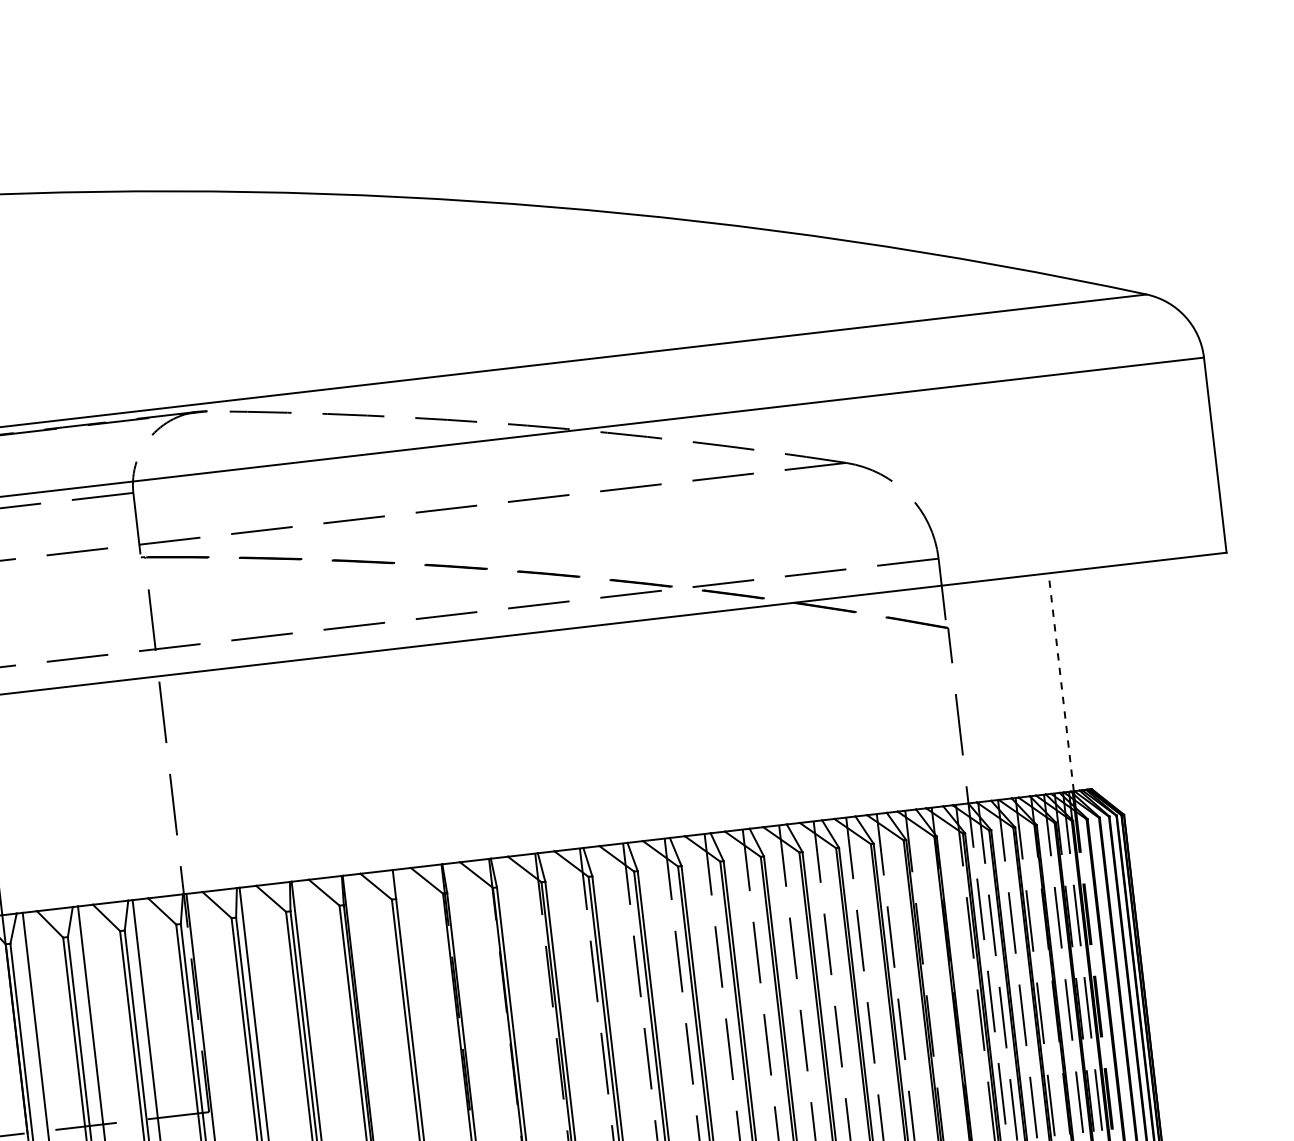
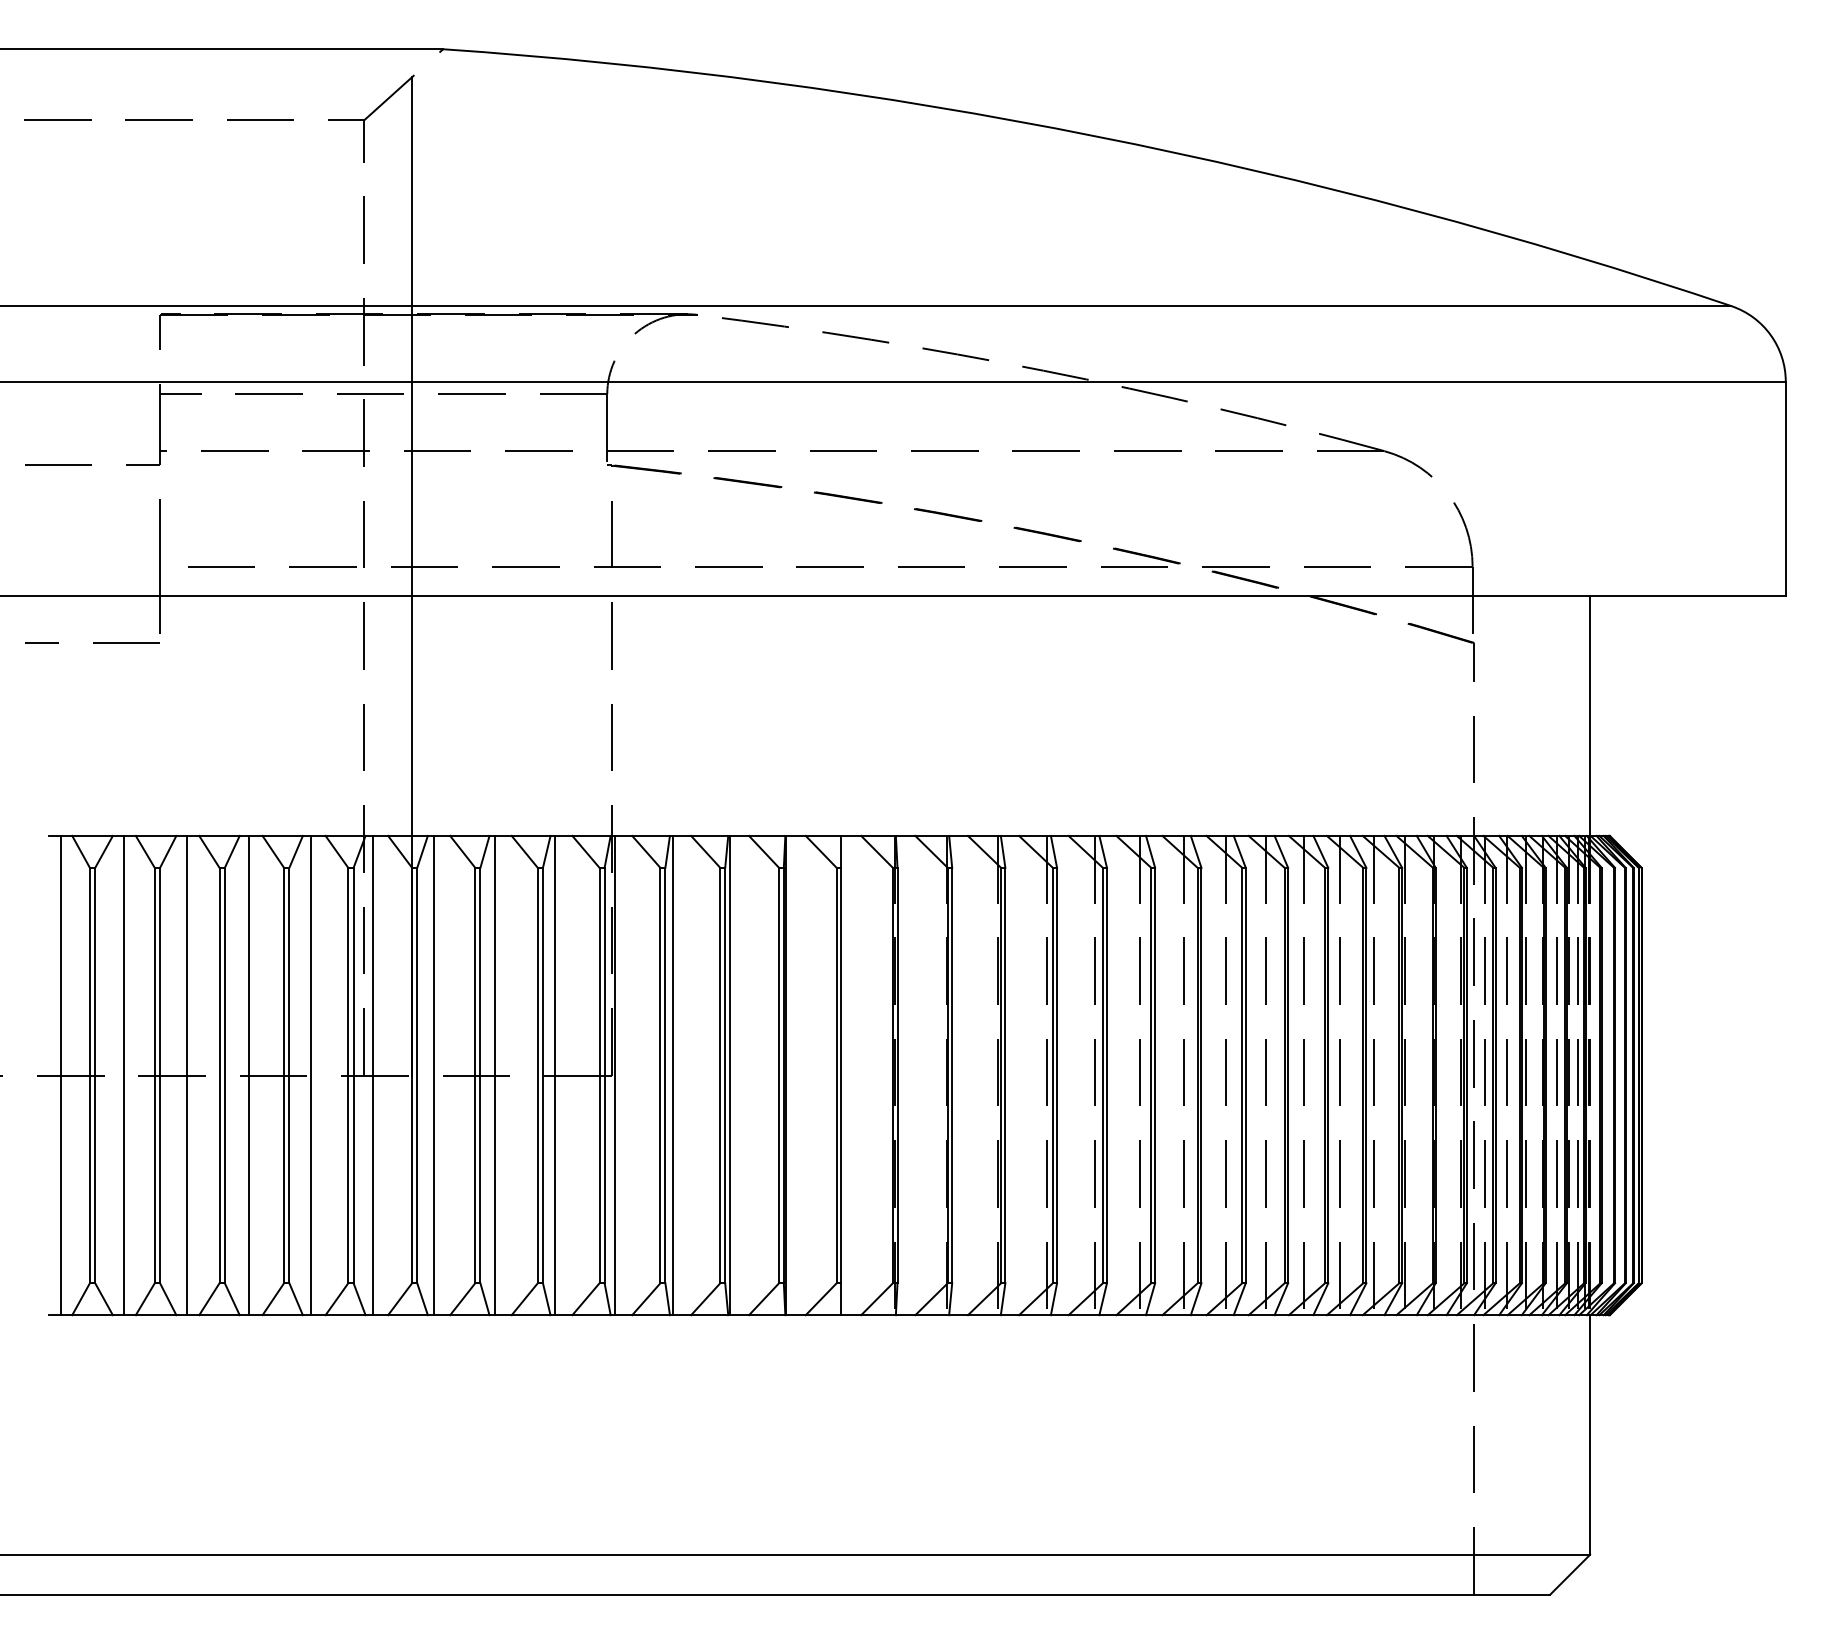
line: (1061, 682) -> (1590, 716), dashed -> solid

